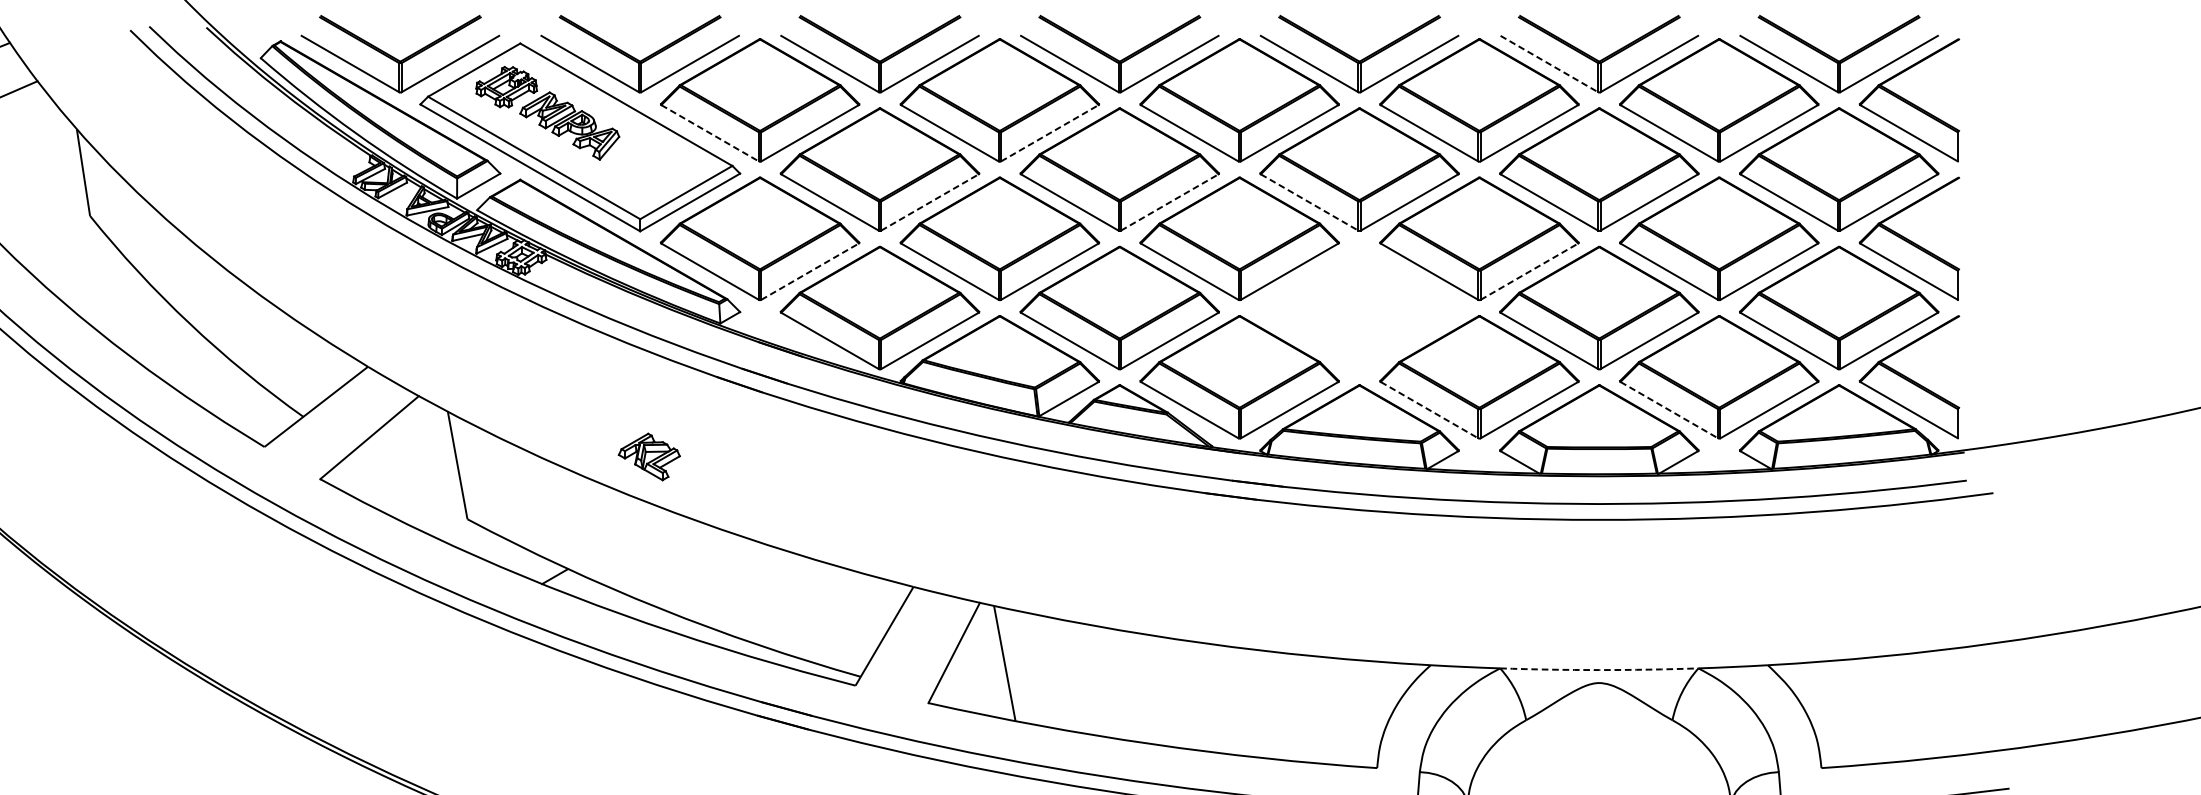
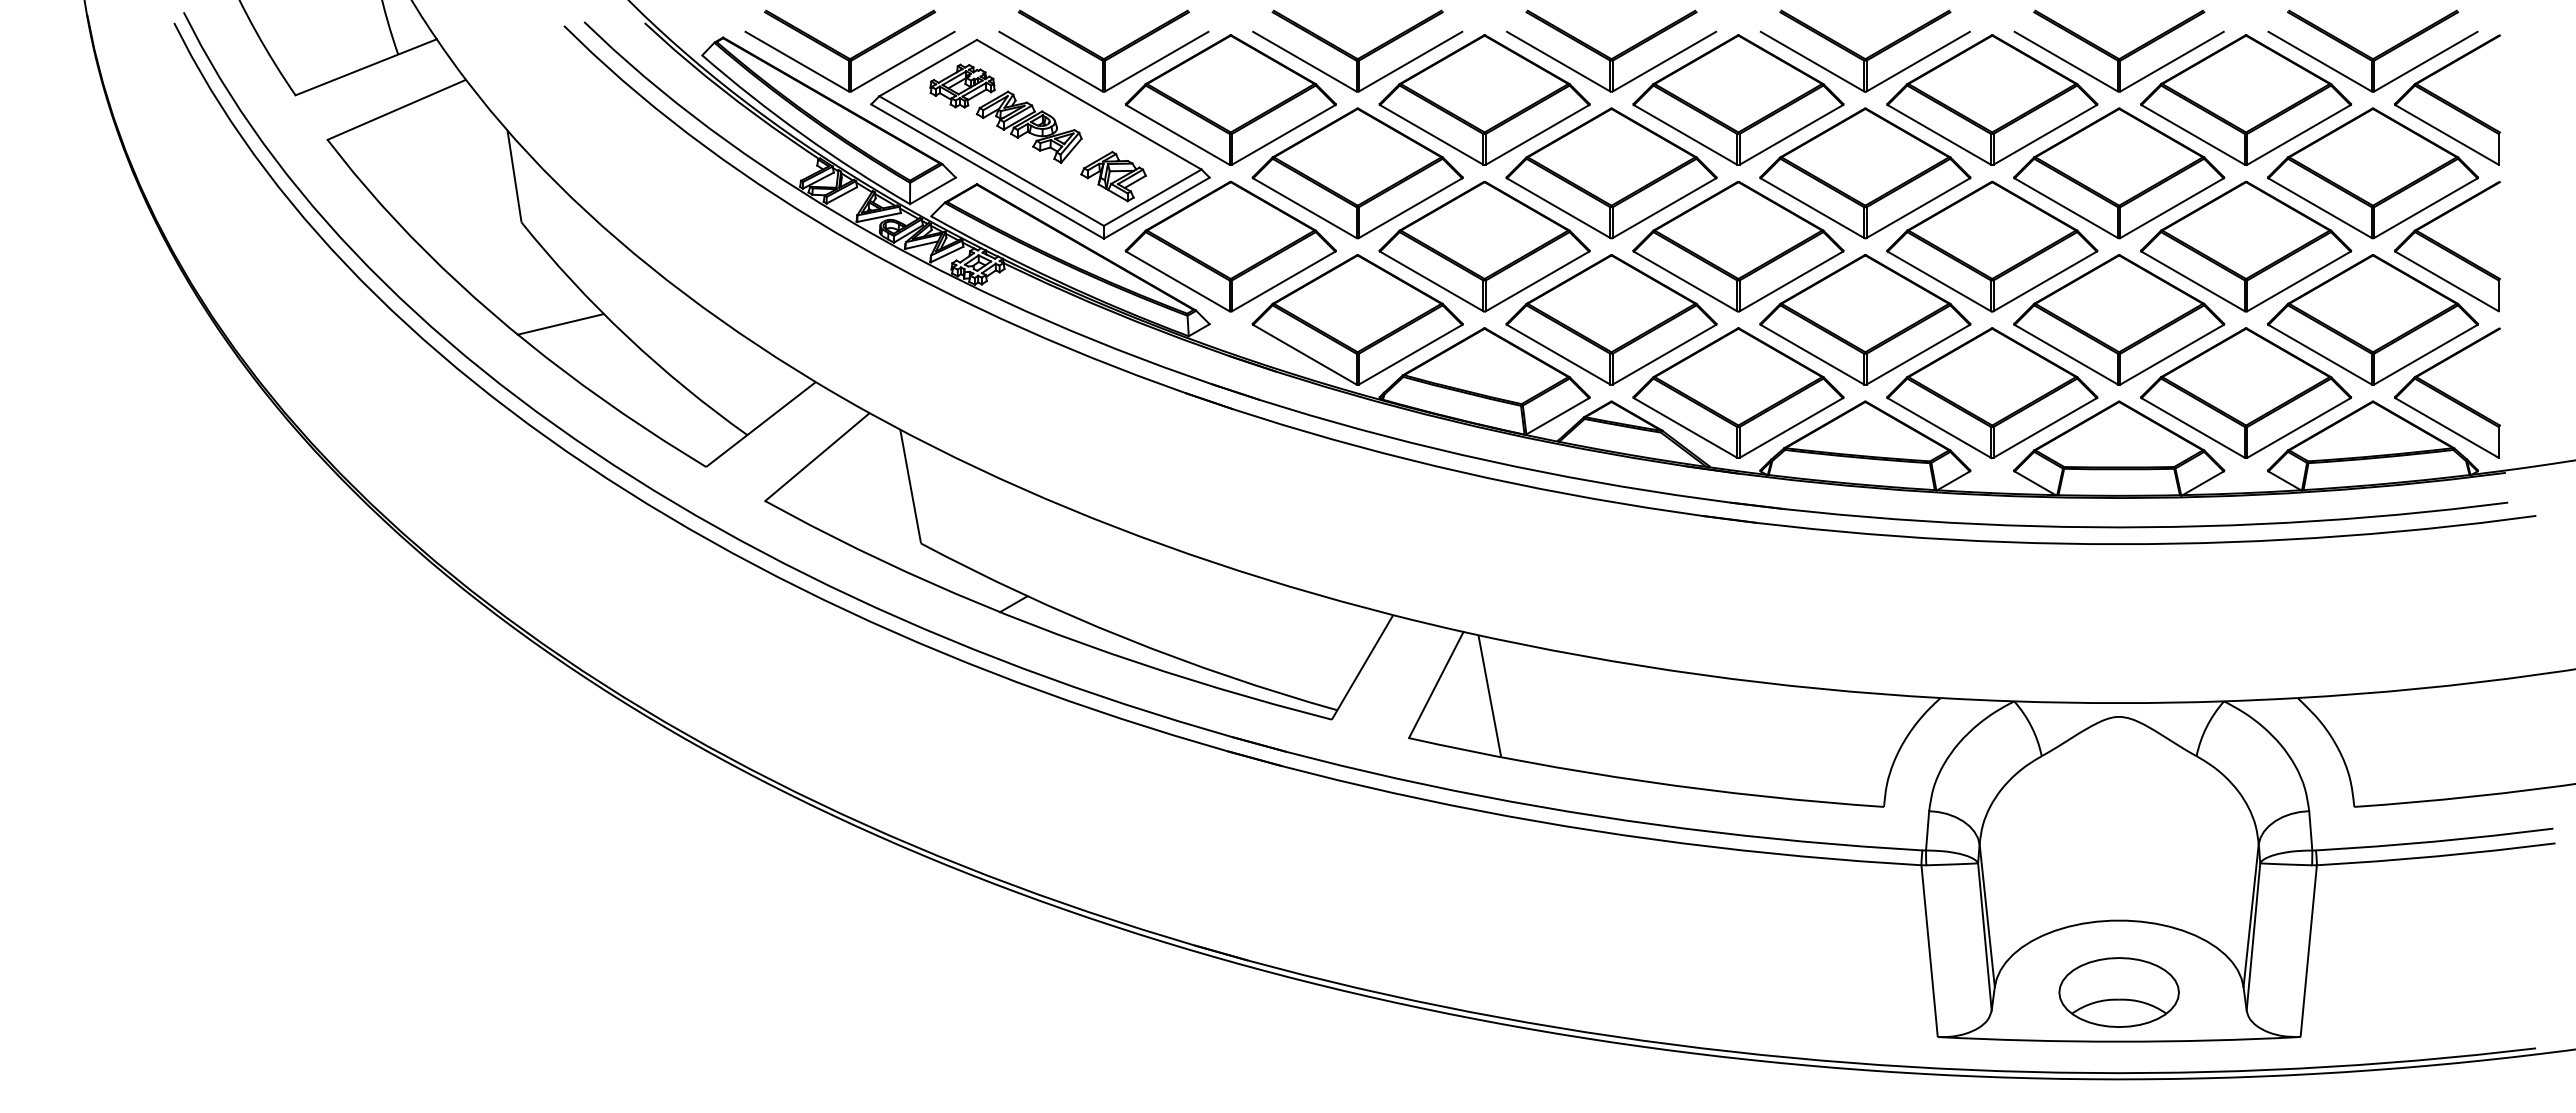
line: (1549, 63) -> (2066, 61), dashed -> solid
line: (709, 132) -> (1177, 134), dashed -> solid
line: (1049, 132) -> (1537, 134), dashed -> solid
line: (929, 202) -> (1410, 208), dashed -> solid
line: (1169, 202) -> (1664, 208), dashed -> solid
line: (1309, 202) -> (1812, 208), dashed -> solid
line: (809, 271) -> (1283, 281), dashed -> solid
line: (1529, 271) -> (2045, 281), dashed -> solid
part: (1359, 307) -> (1865, 319), added
line: (126, 312) -> (560, 324), added
line: (1429, 410) -> (1939, 428), dashed -> solid
line: (1669, 410) -> (2193, 428), dashed -> solid
part: (649, 456) -> (1113, 176), moved
arc: (1599, 670) -> (2119, 703), dashed -> solid

